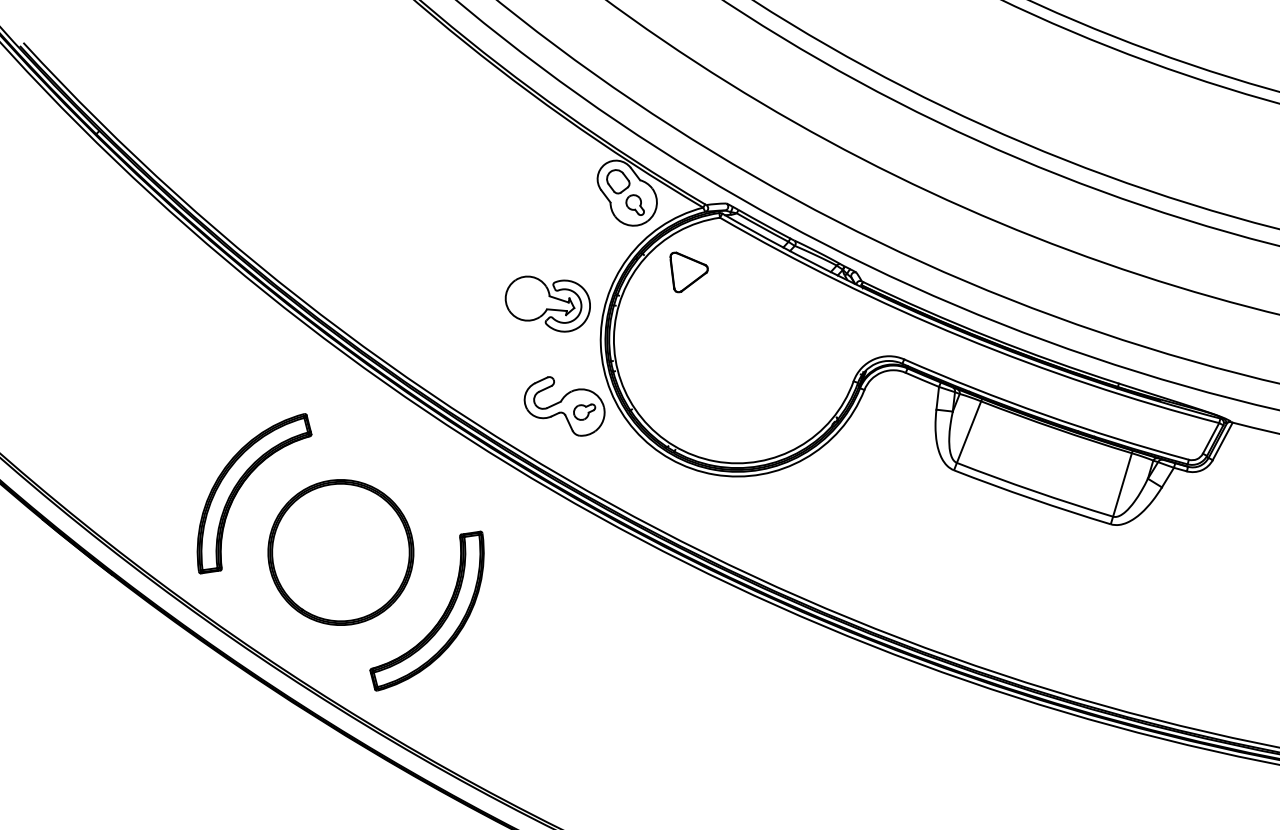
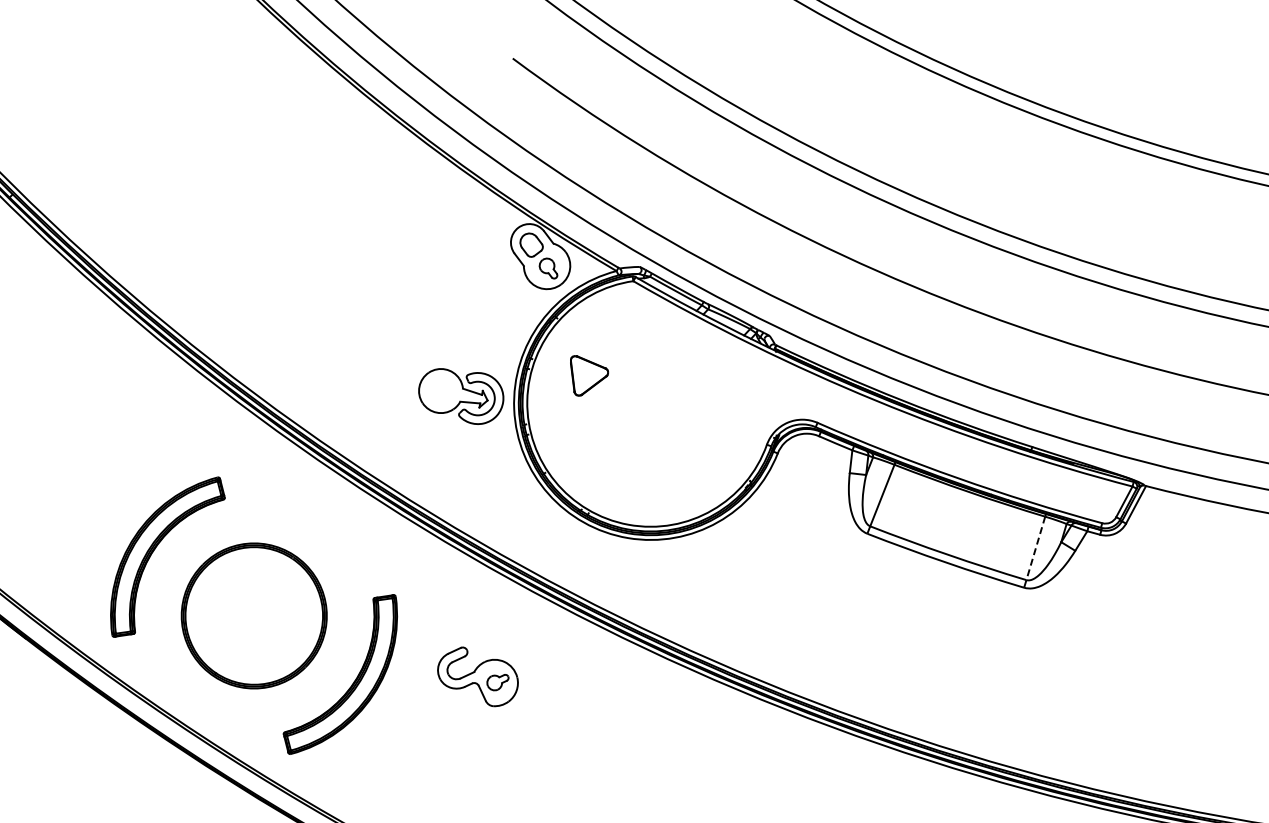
part: (688, 272) -> (588, 375), moved
part: (547, 303) -> (460, 395), moved
part: (564, 406) -> (477, 676), moved
line: (1122, 485) -> (1035, 548), solid -> dashed

